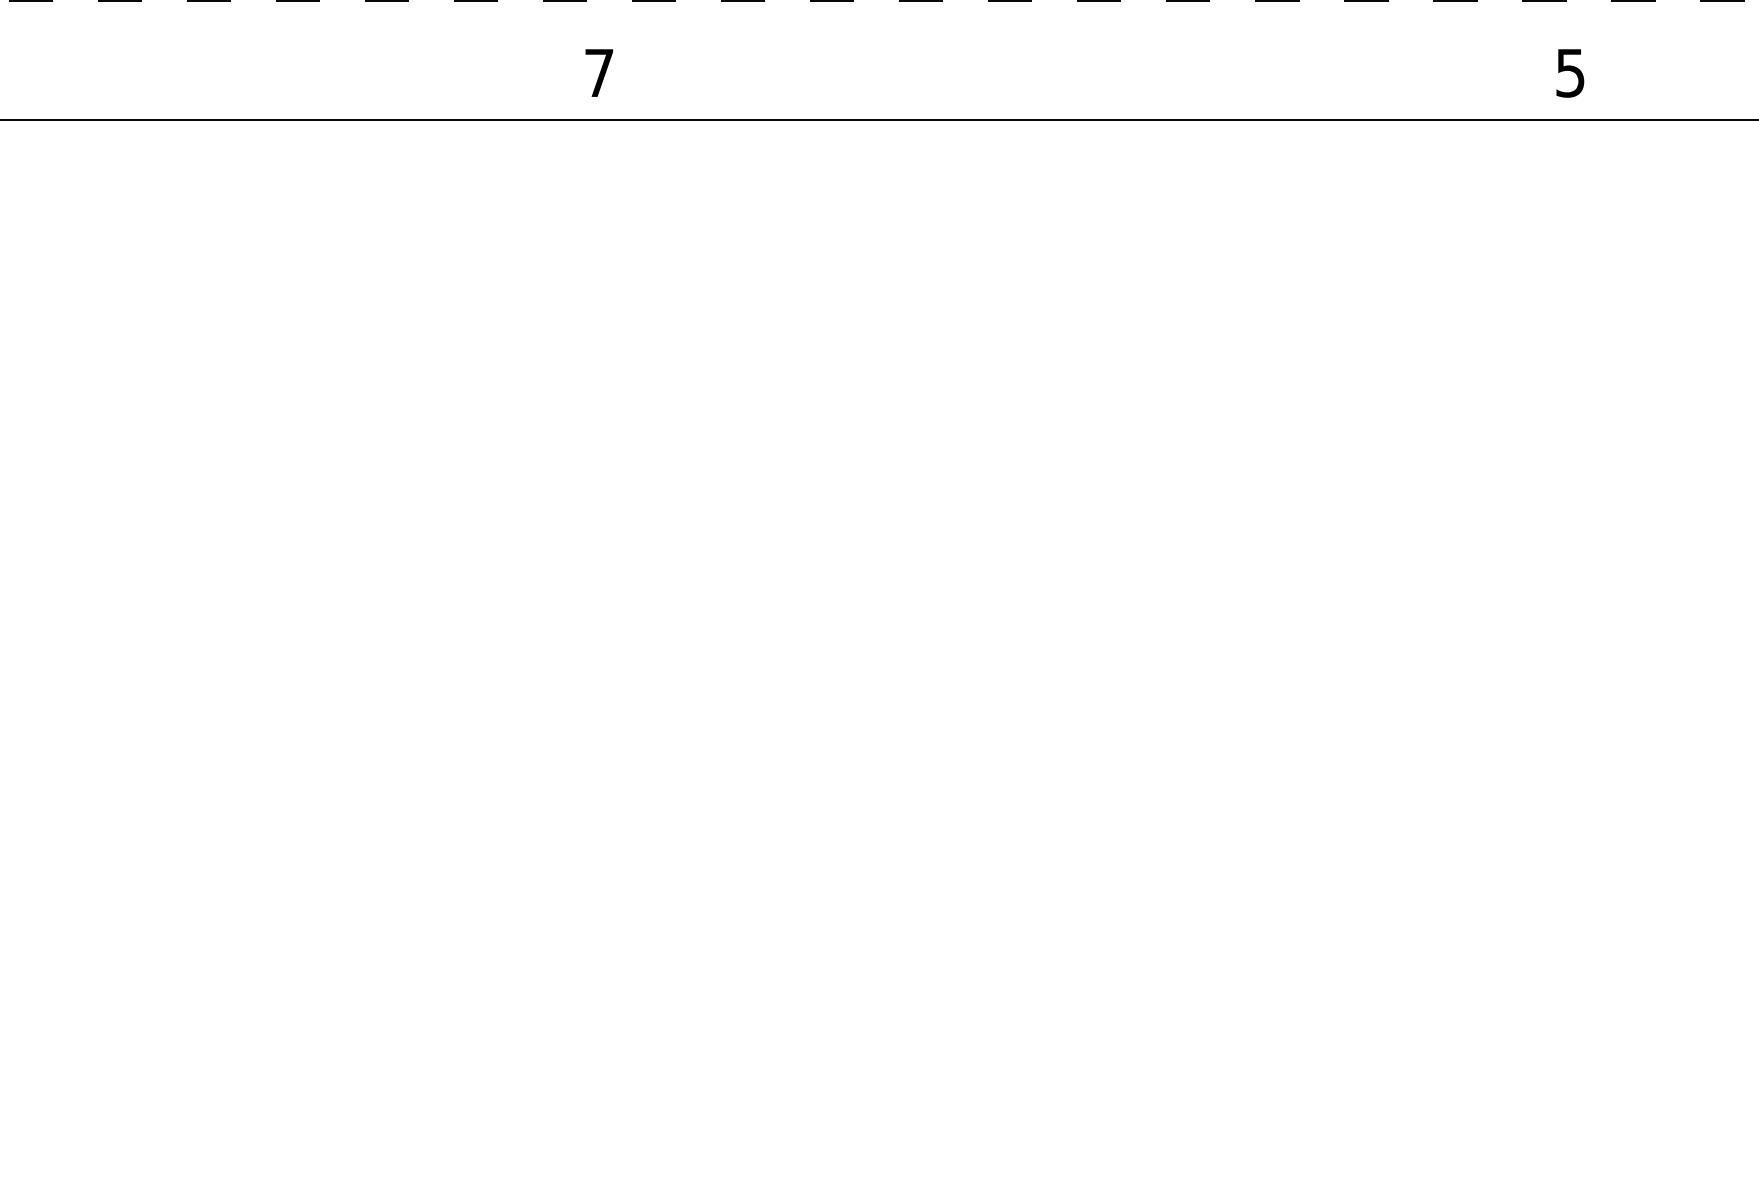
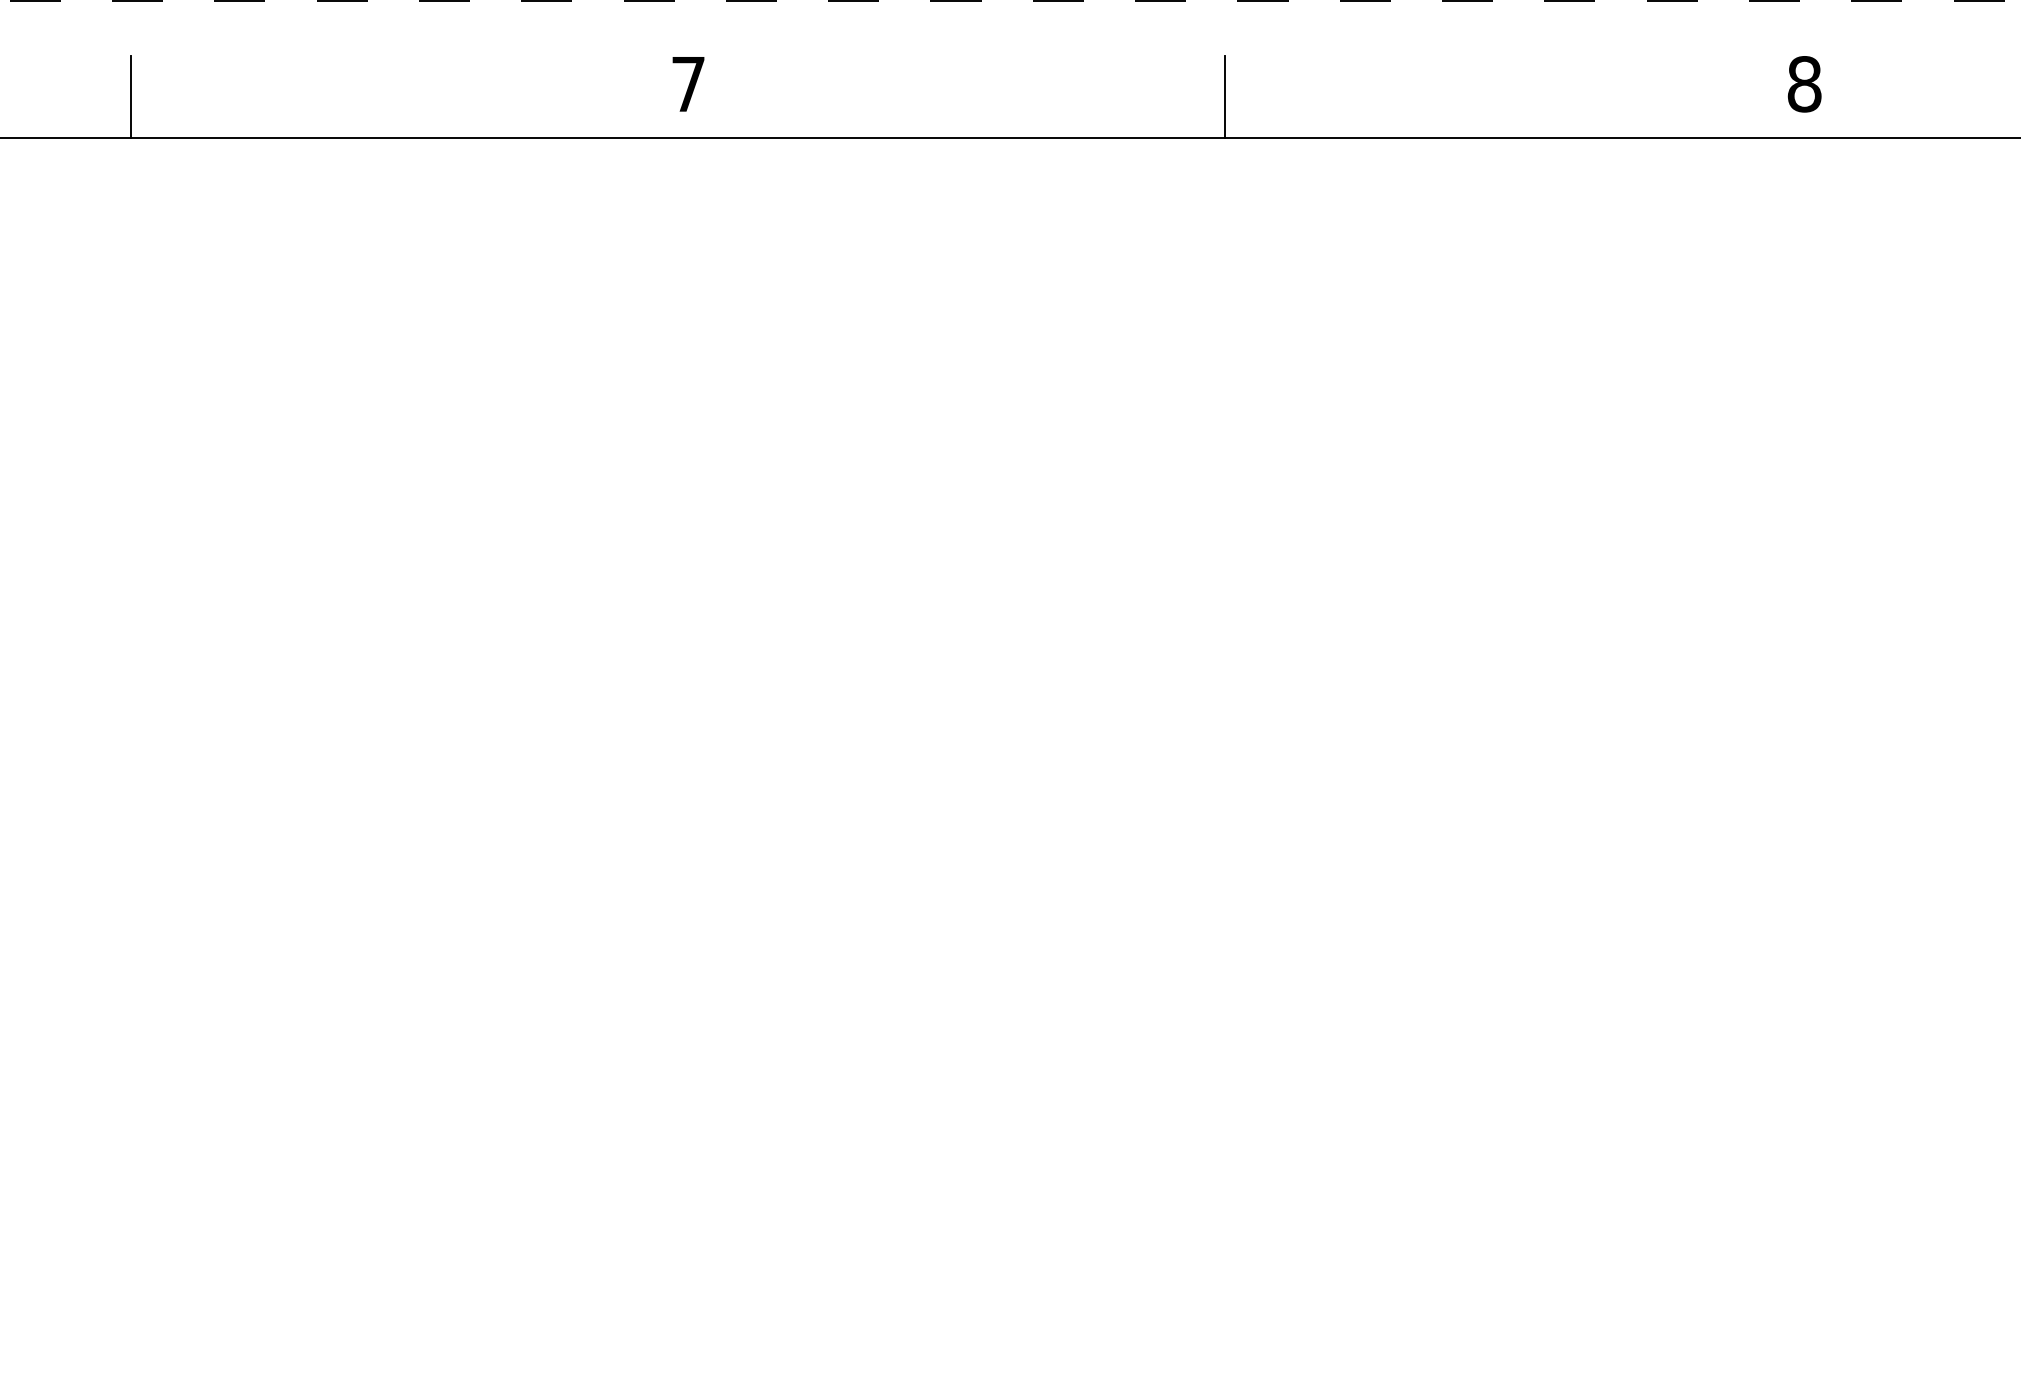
text: (1570, 73) -> (1804, 84), 5 -> 8
line: (113, 83) -> (130, 96), added
line: (1065, 83) -> (1224, 96), added

